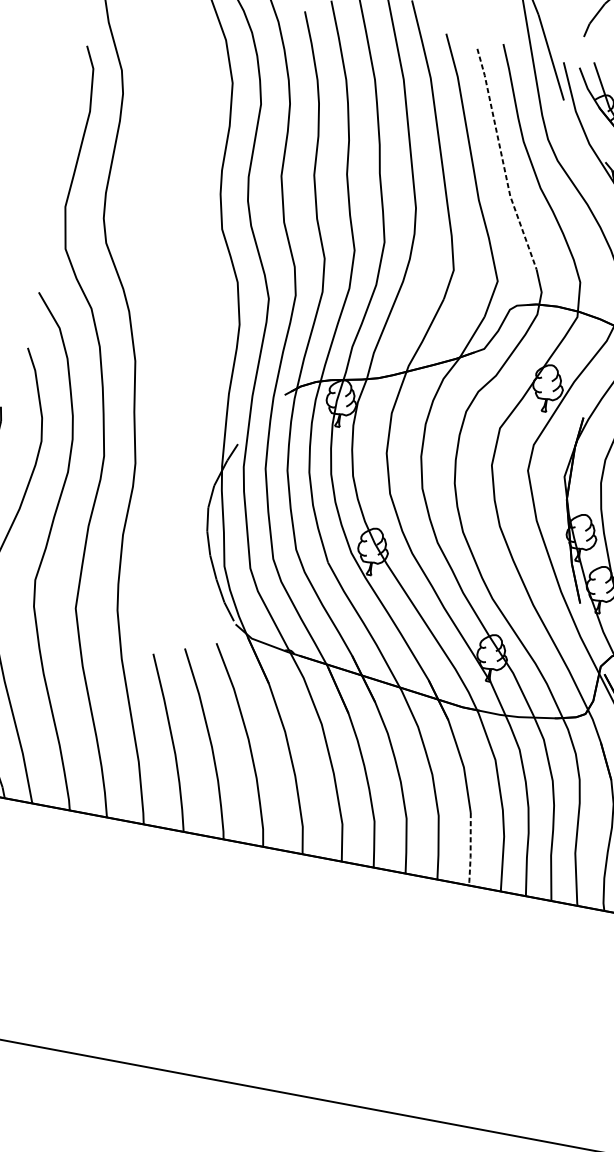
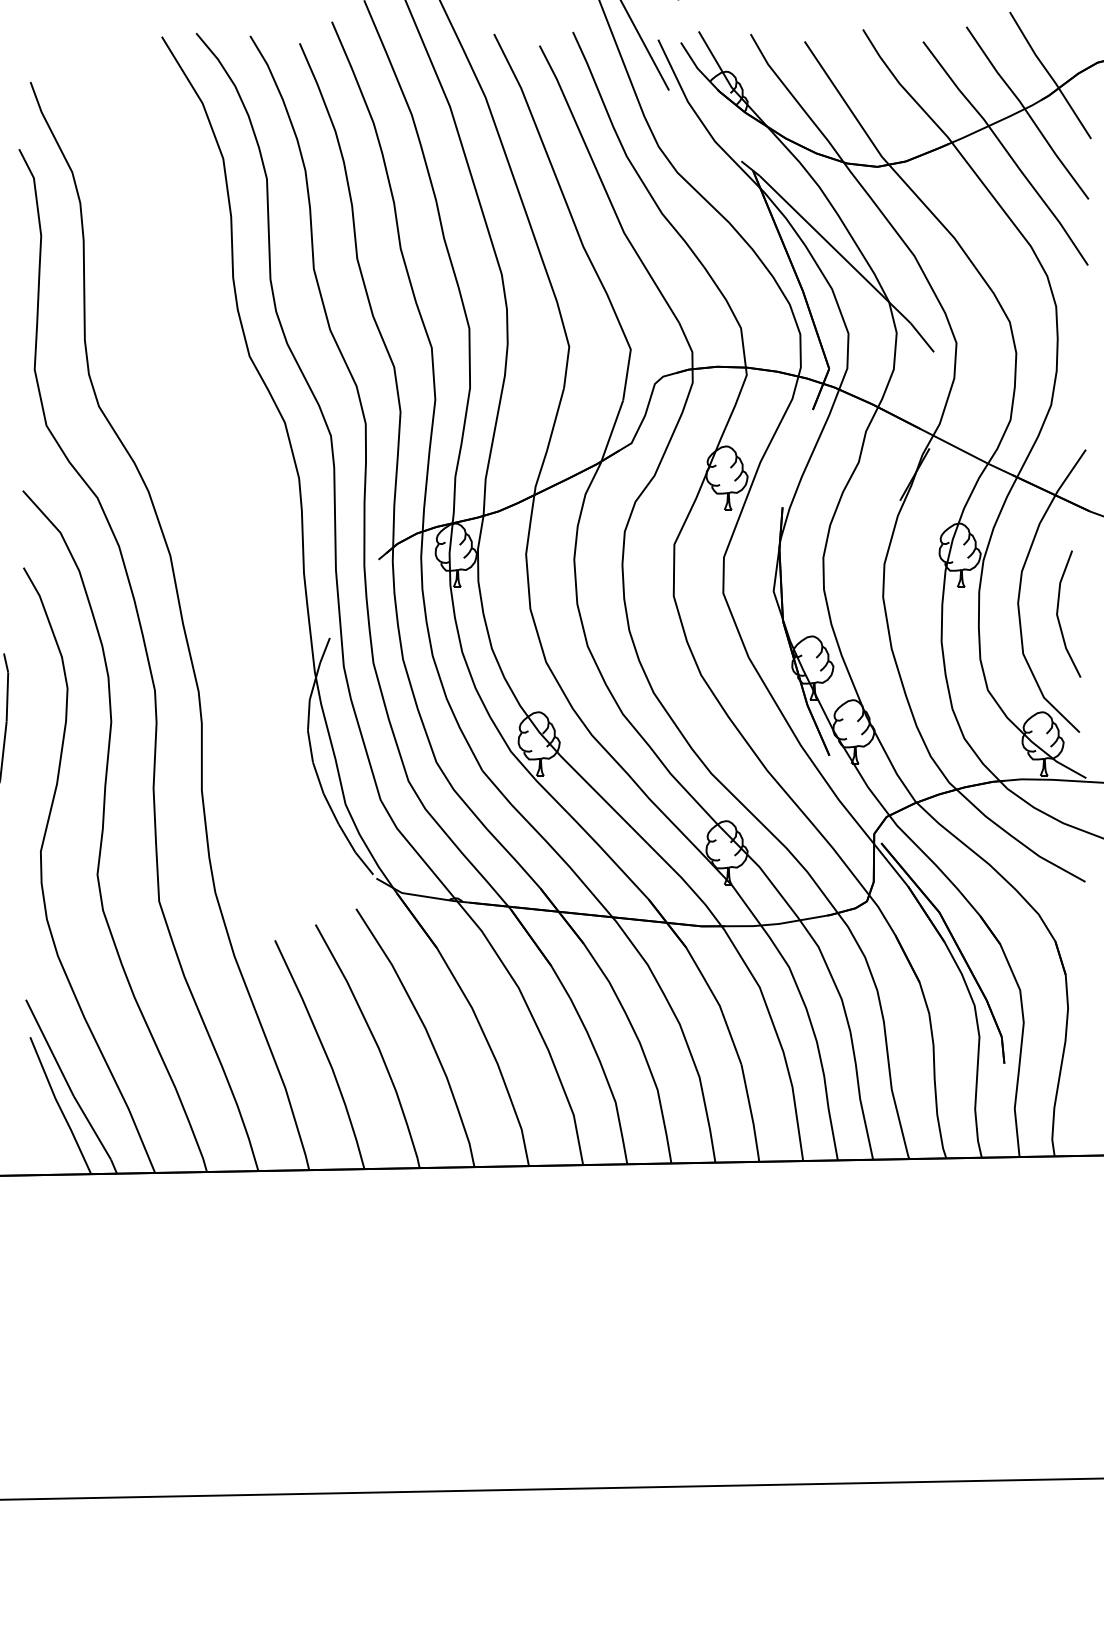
line: (502, 160) -> (604, 187), dashed -> solid
line: (470, 850) -> (751, 1115), dashed -> solid

